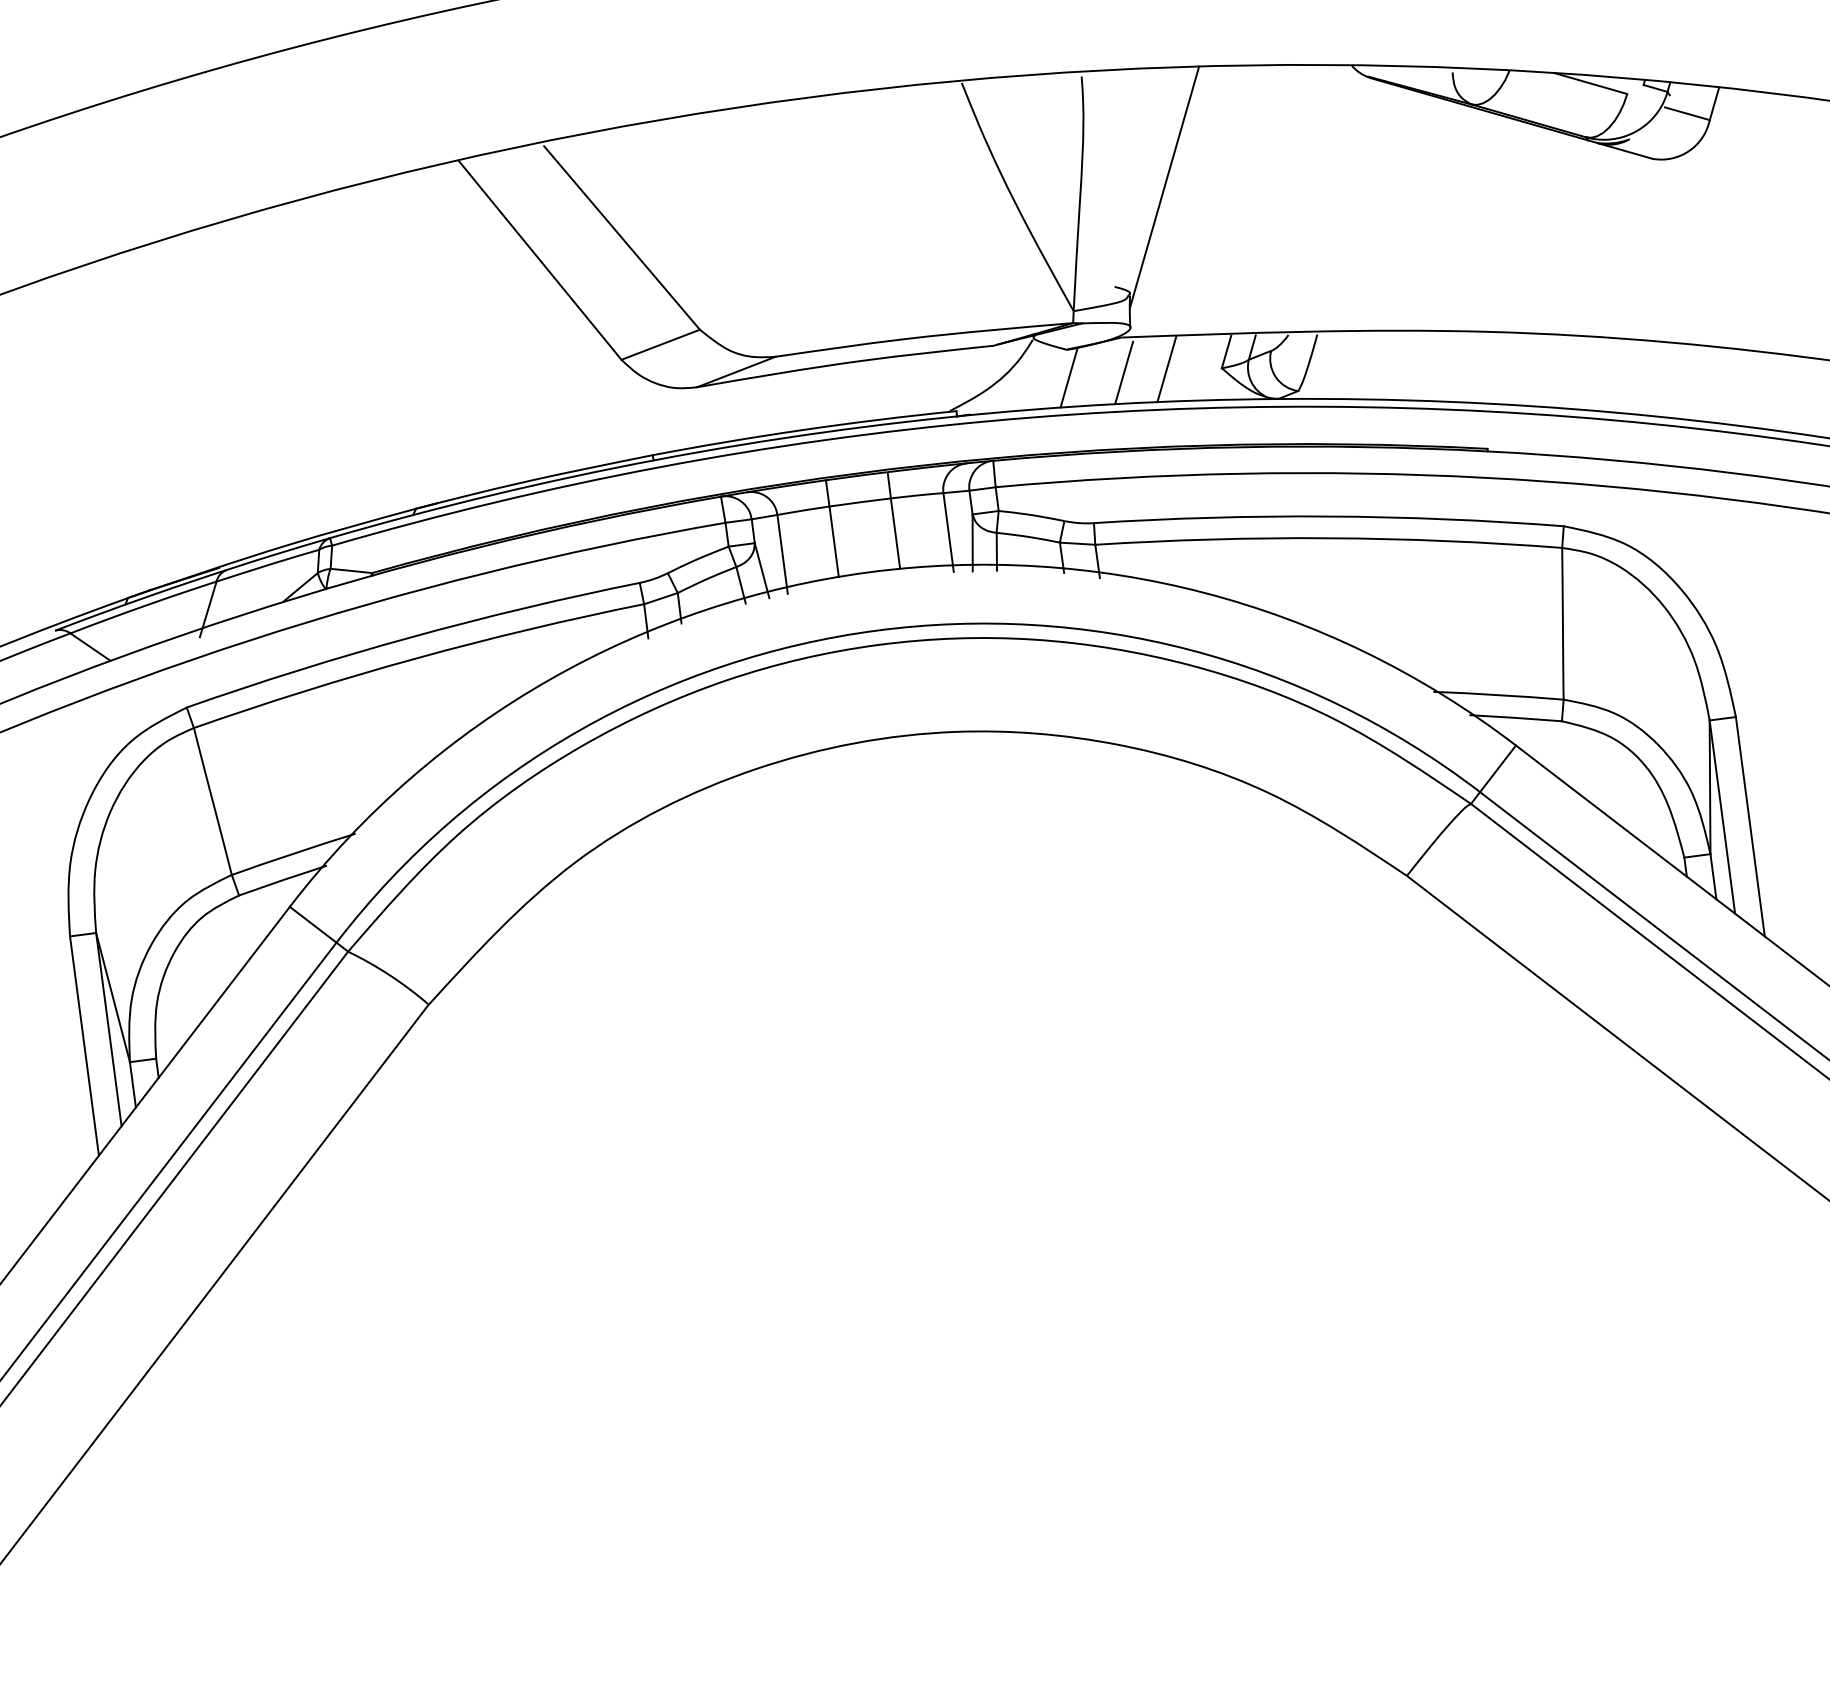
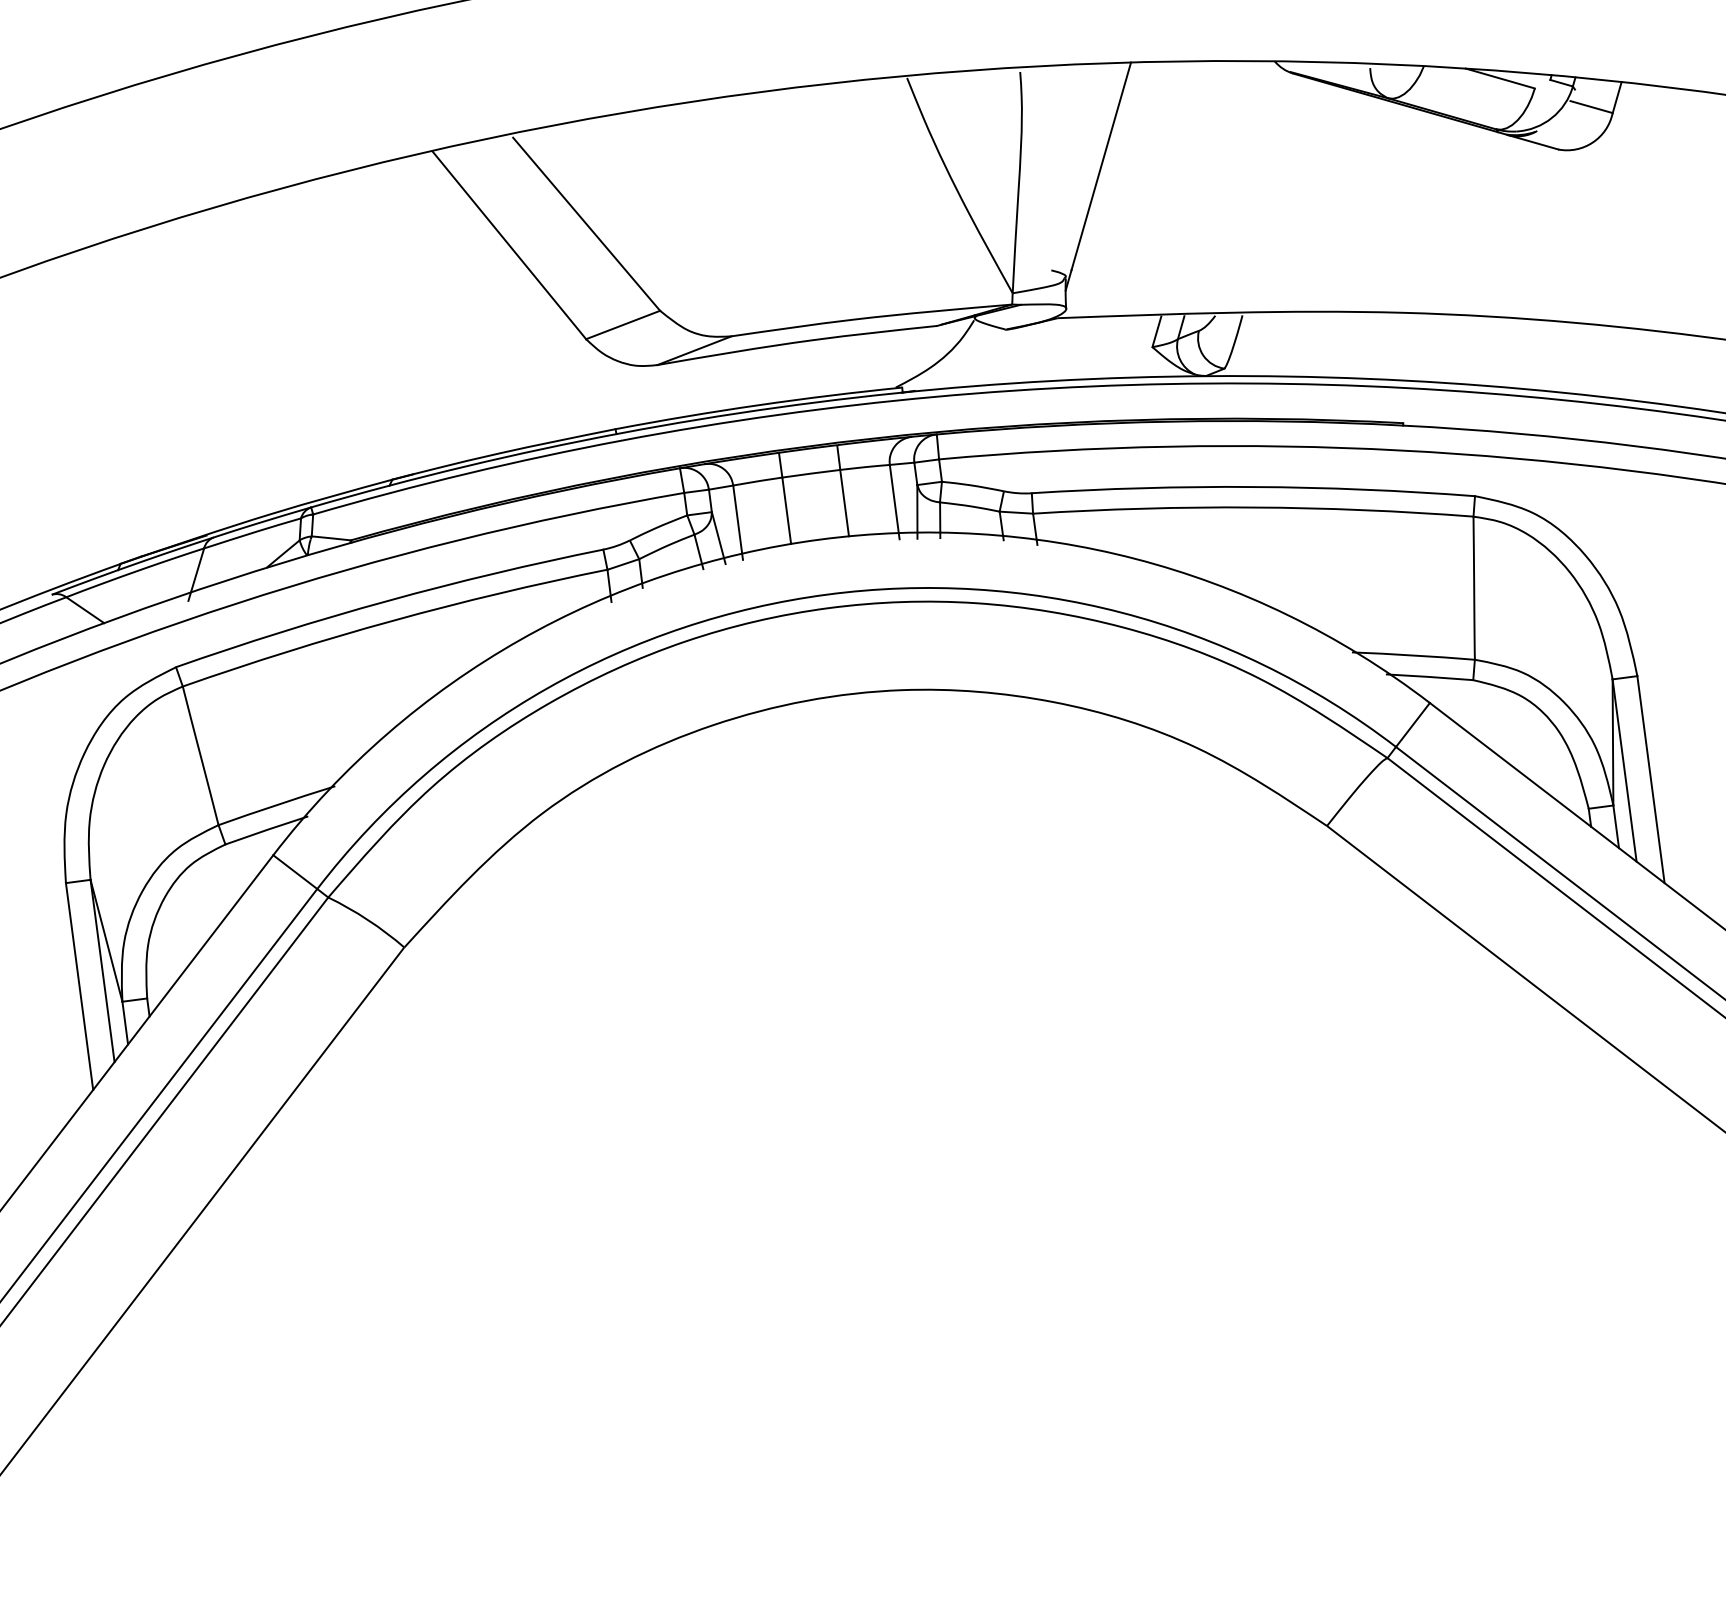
line: (1166, 369) -> (1100, 348), removed
line: (1123, 372) -> (1059, 351), removed
line: (1069, 377) -> (1008, 355), removed

